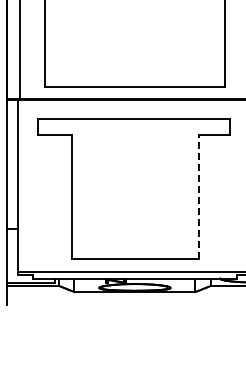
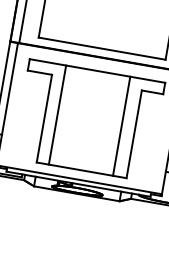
line: (89, 188) -> (57, 114), added
line: (180, 188) -> (121, 126), added
line: (199, 196) -> (134, 134), dashed -> solid

